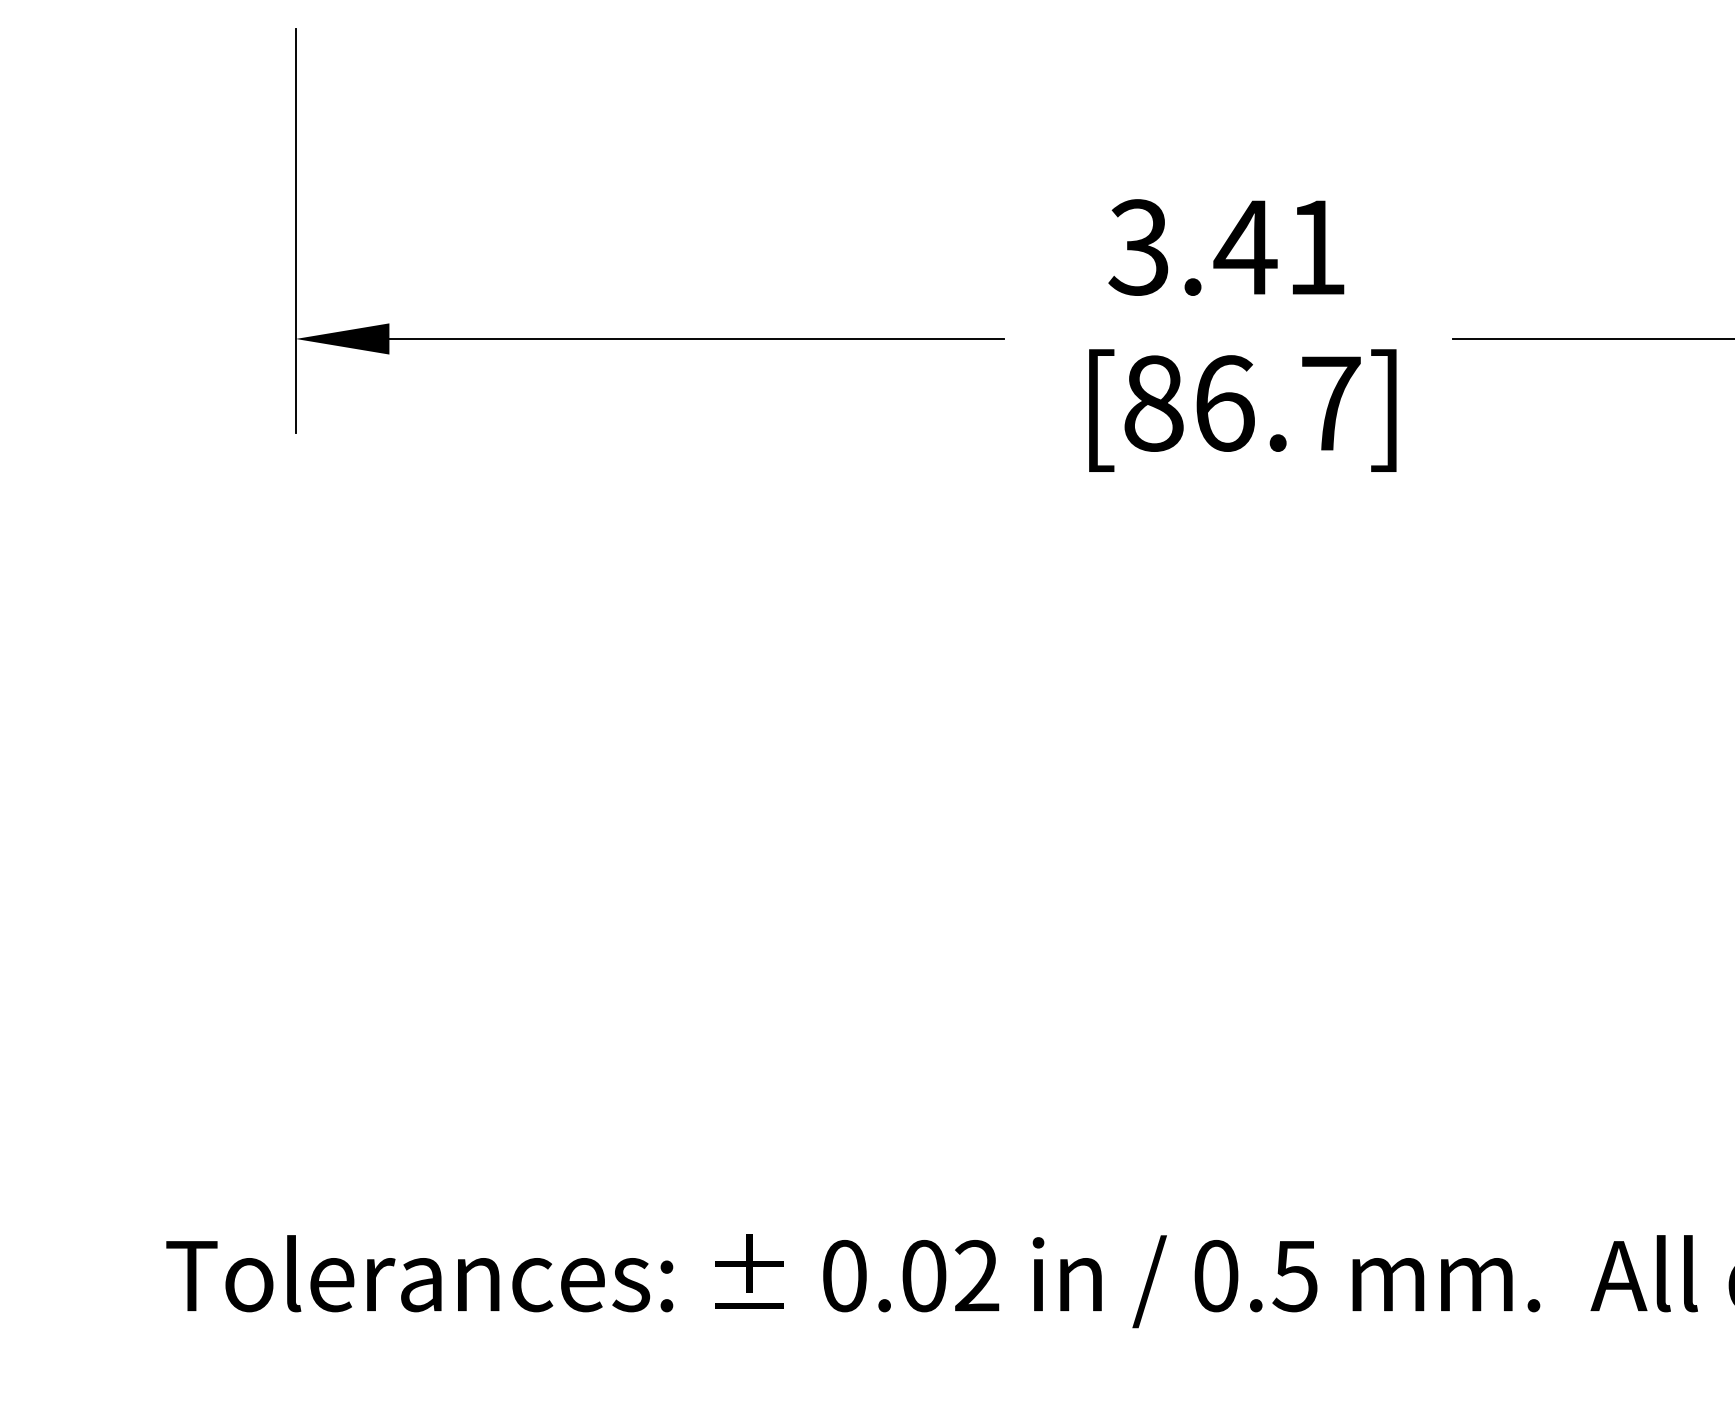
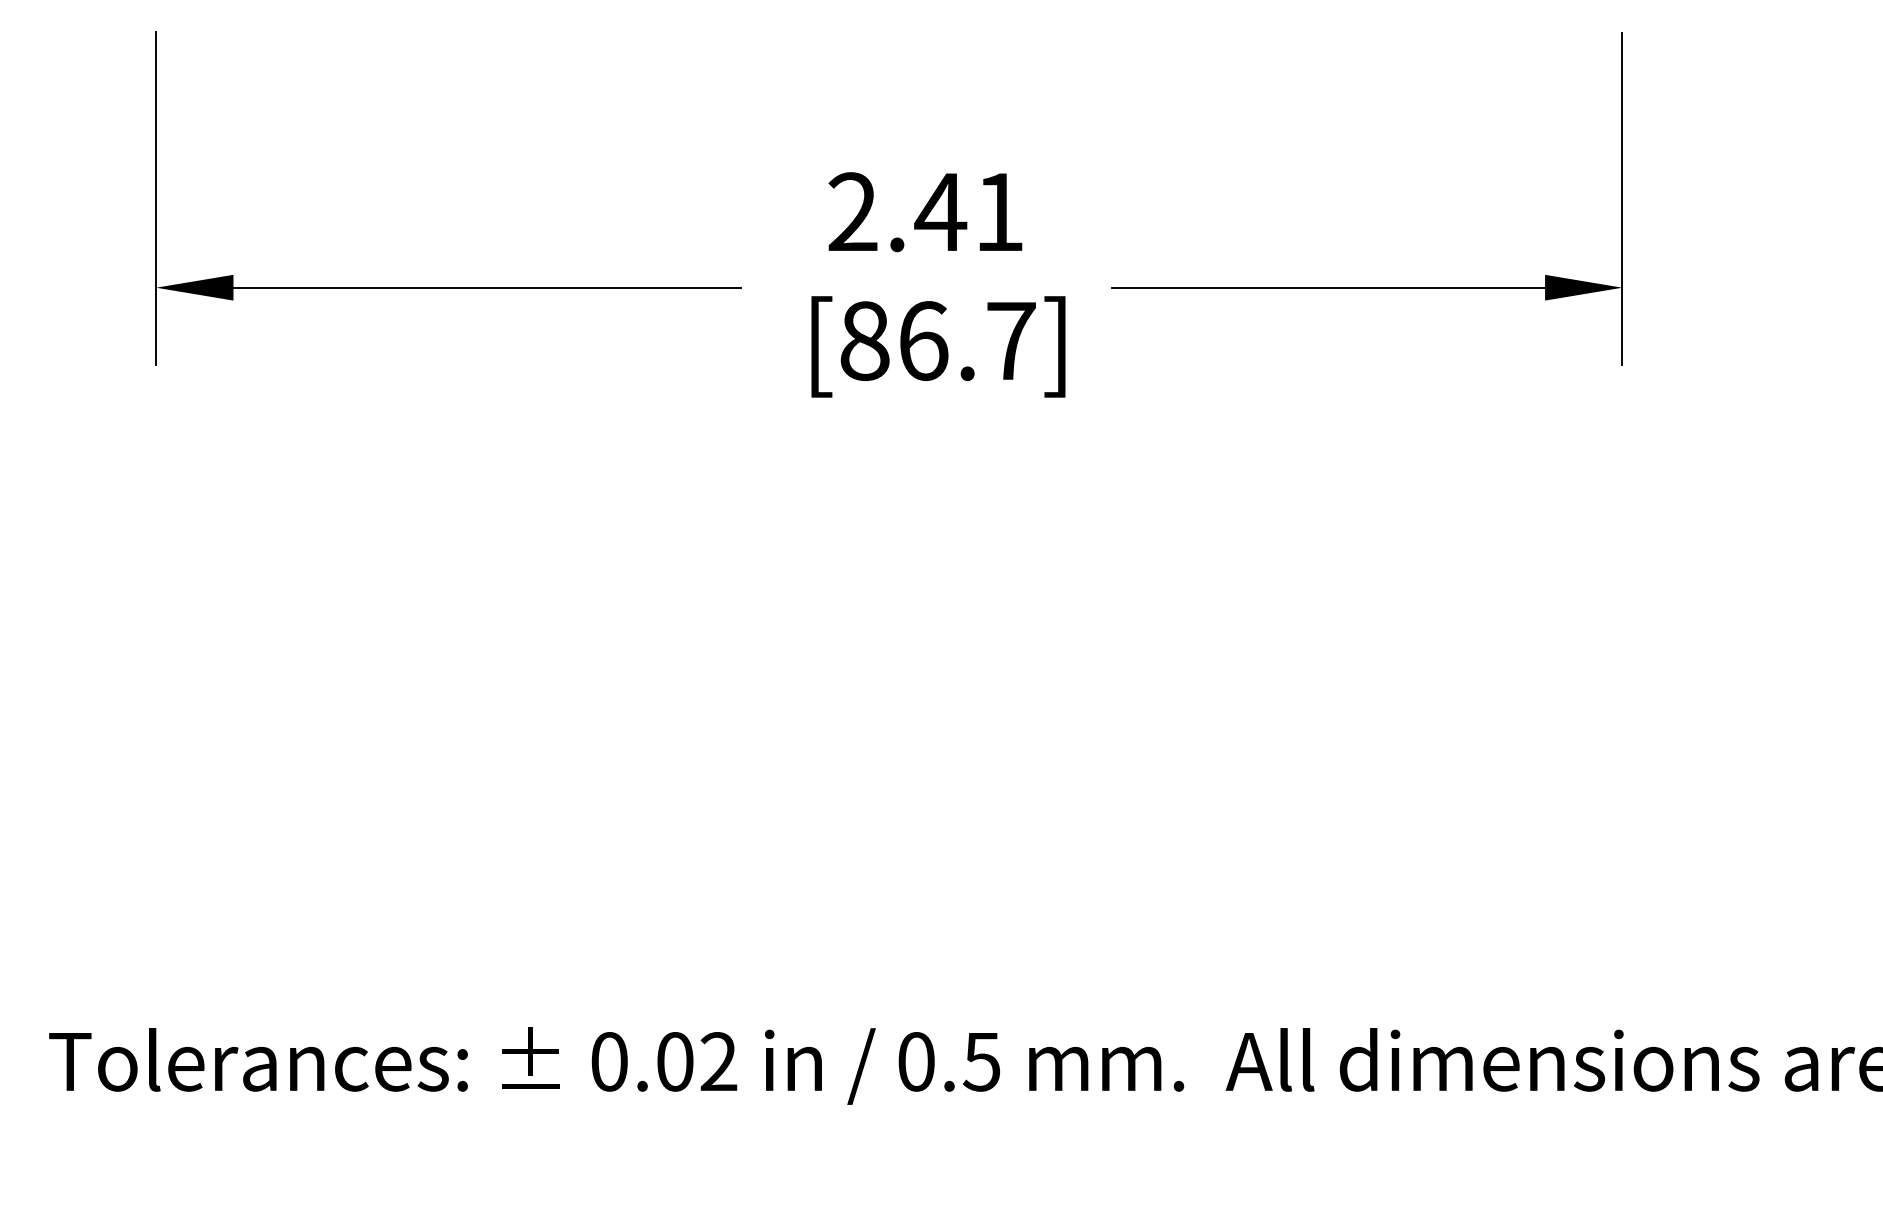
text: (1138, 247) -> (852, 212), 3.41 -> 2.41

